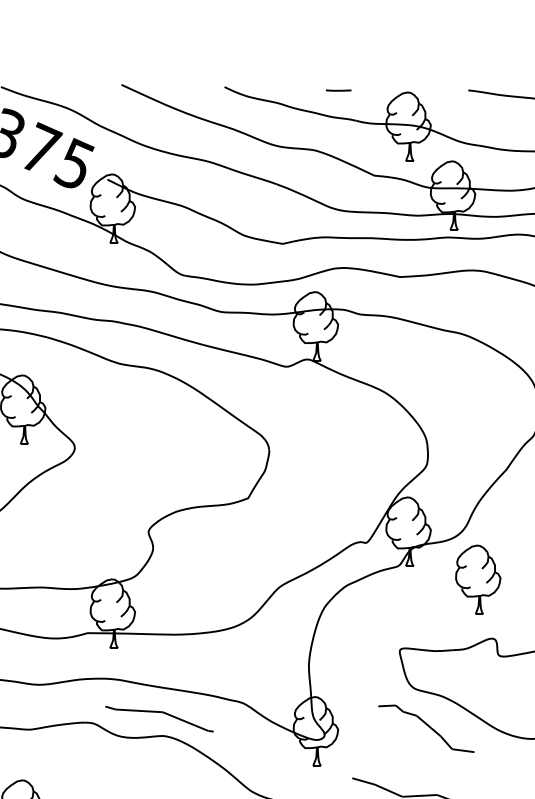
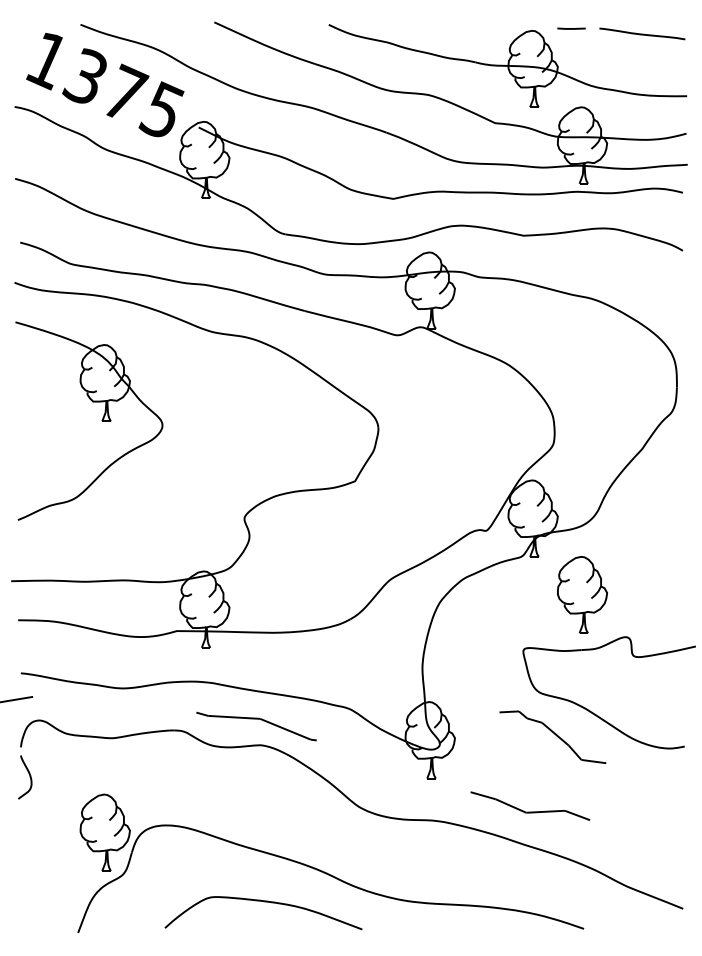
line: (338, 90) -> (571, 28), moved
part: (478, 579) -> (582, 594), moved

